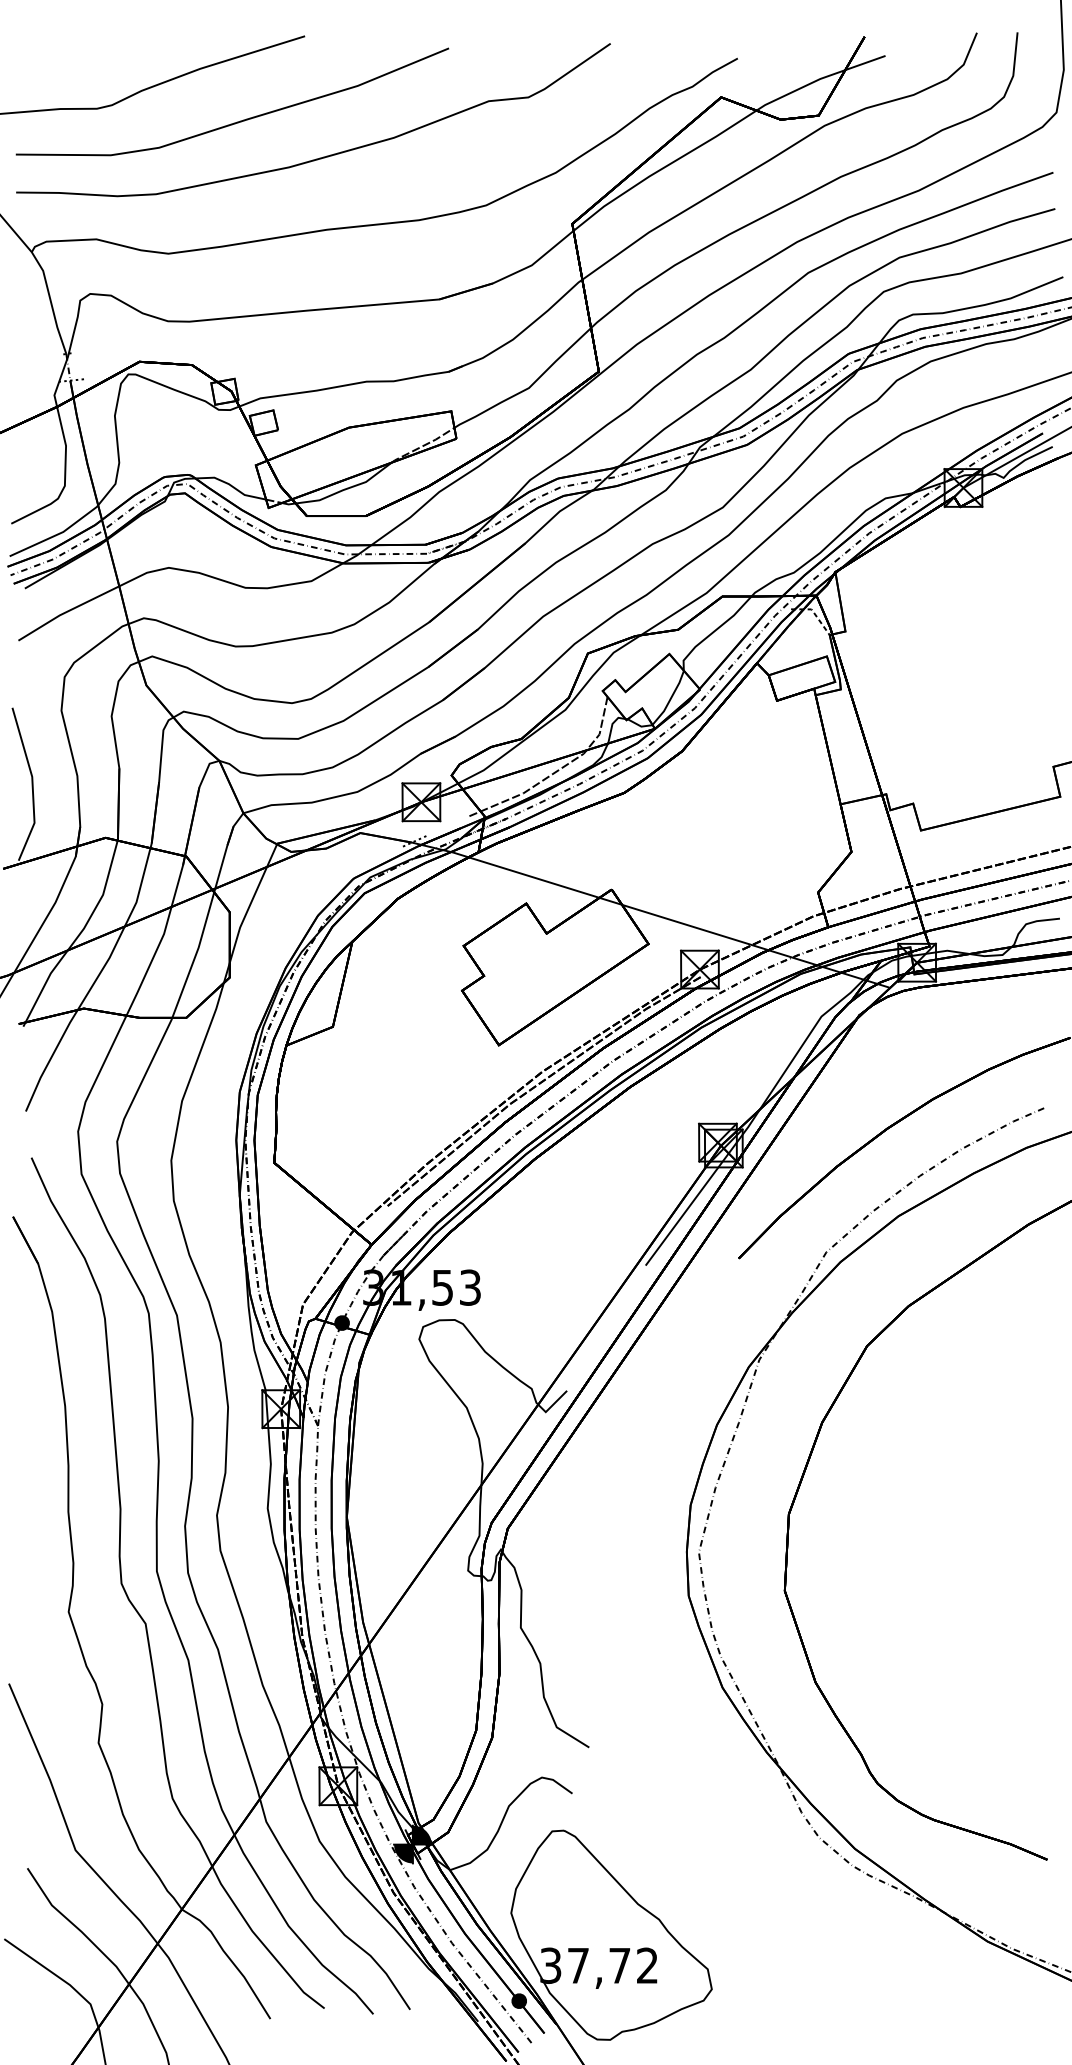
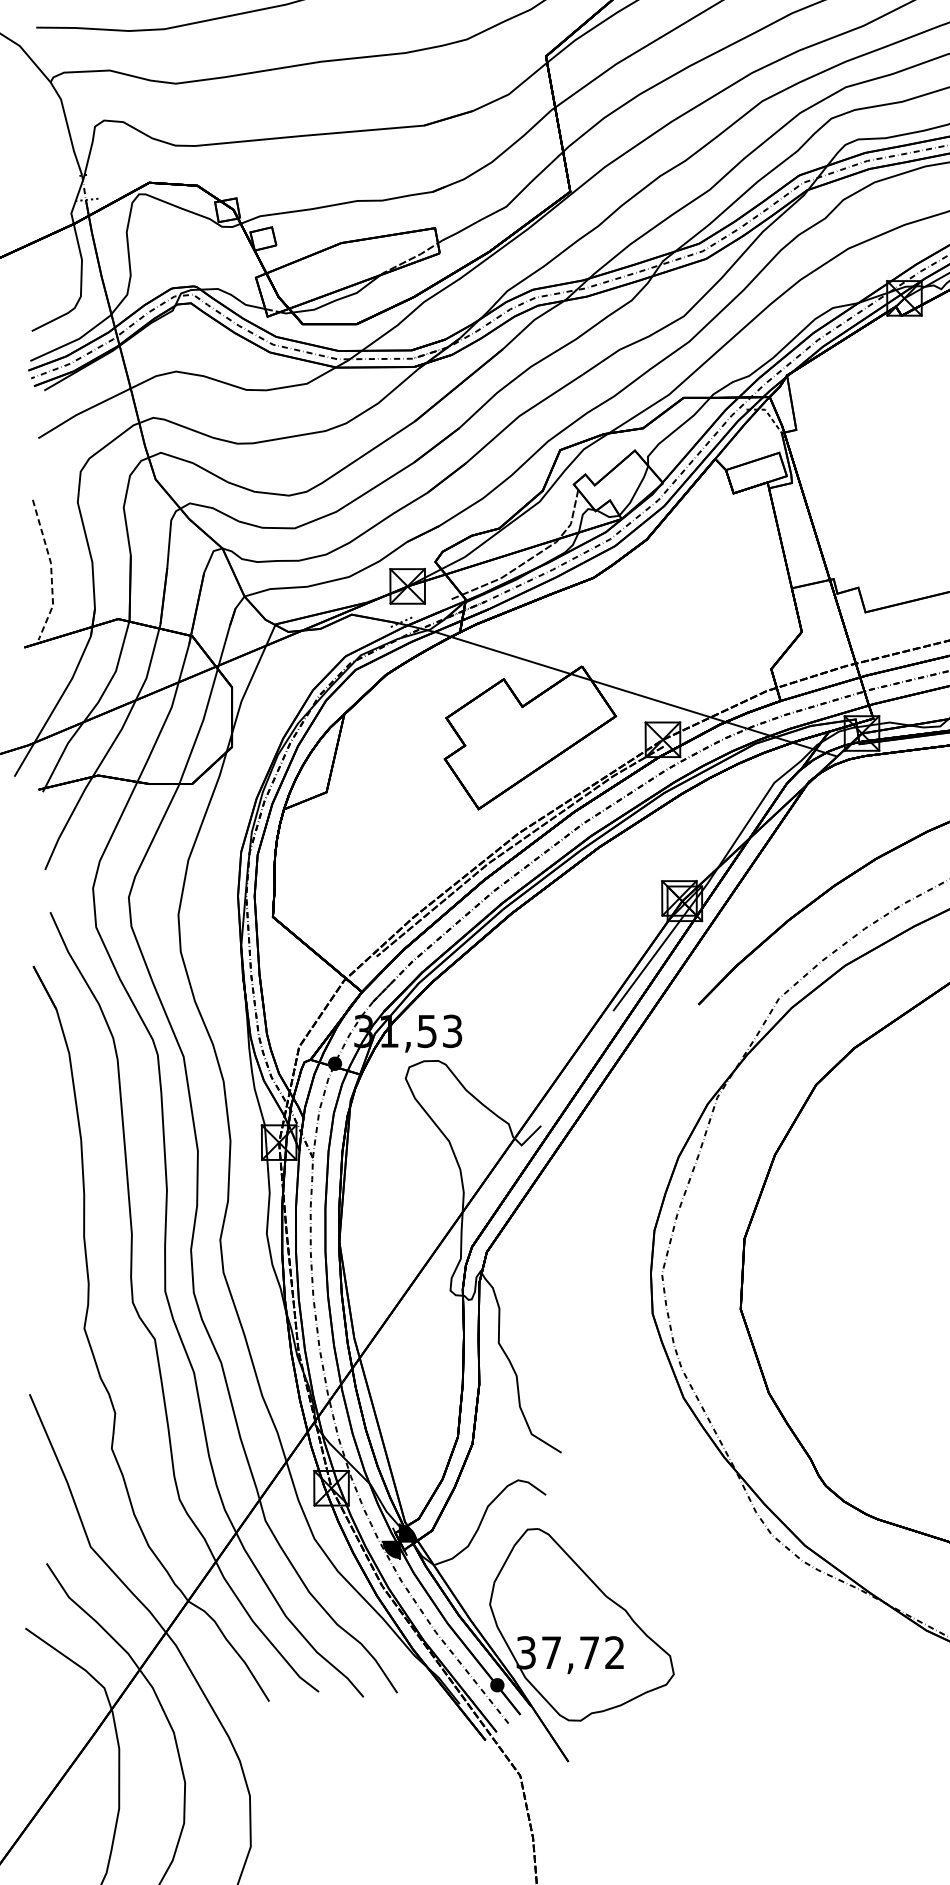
line: (32, 784) -> (51, 570), solid -> dashed

